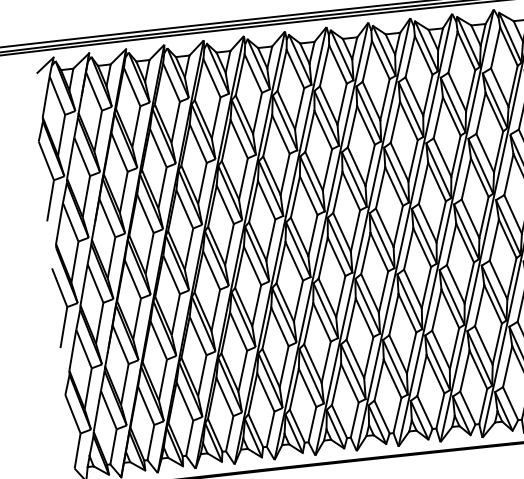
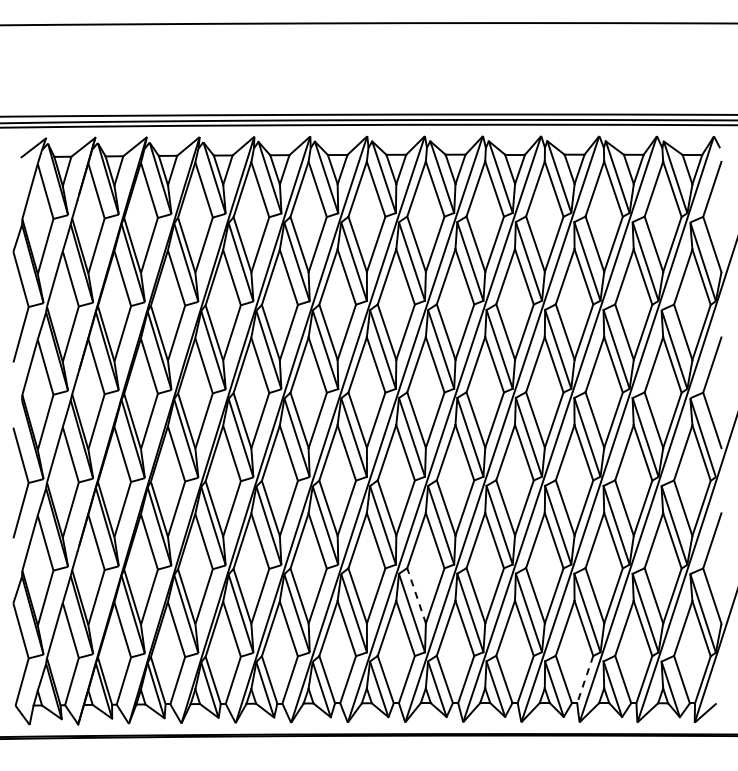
line: (355, 358) -> (416, 595), solid -> dashed
line: (483, 406) -> (585, 679), solid -> dashed

